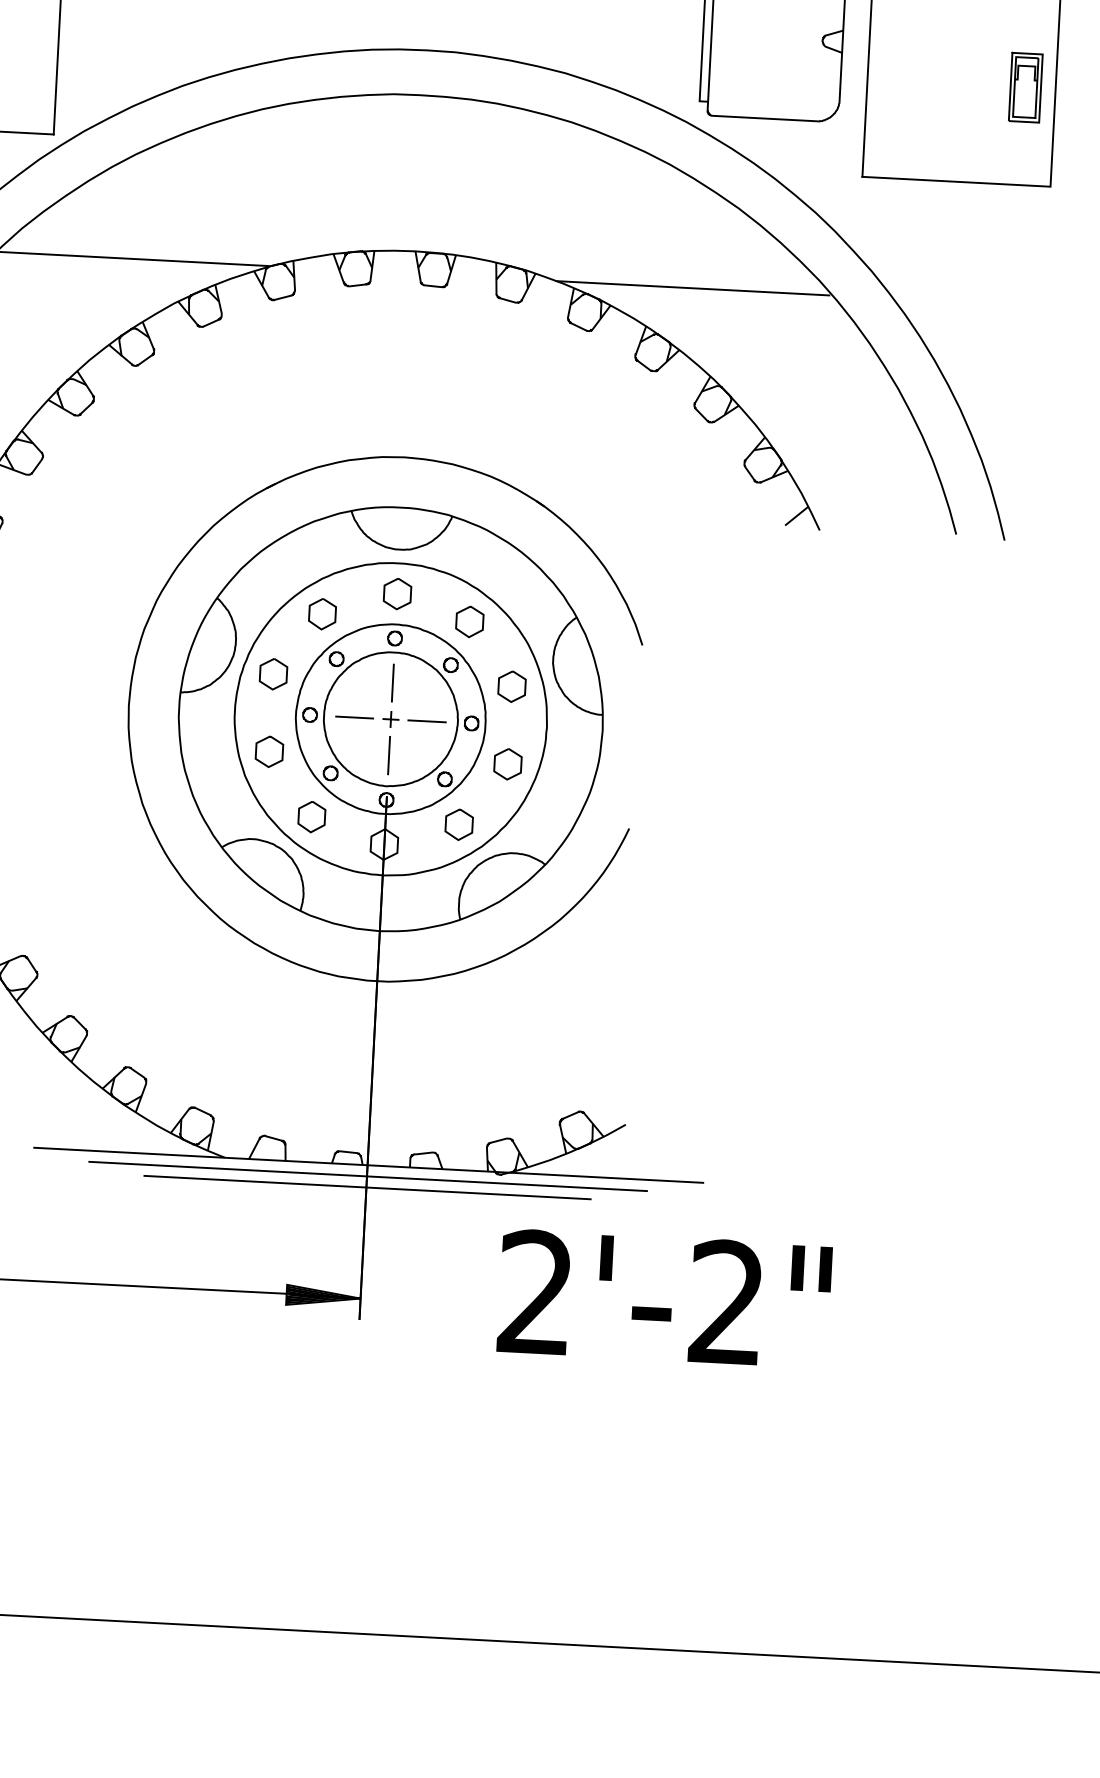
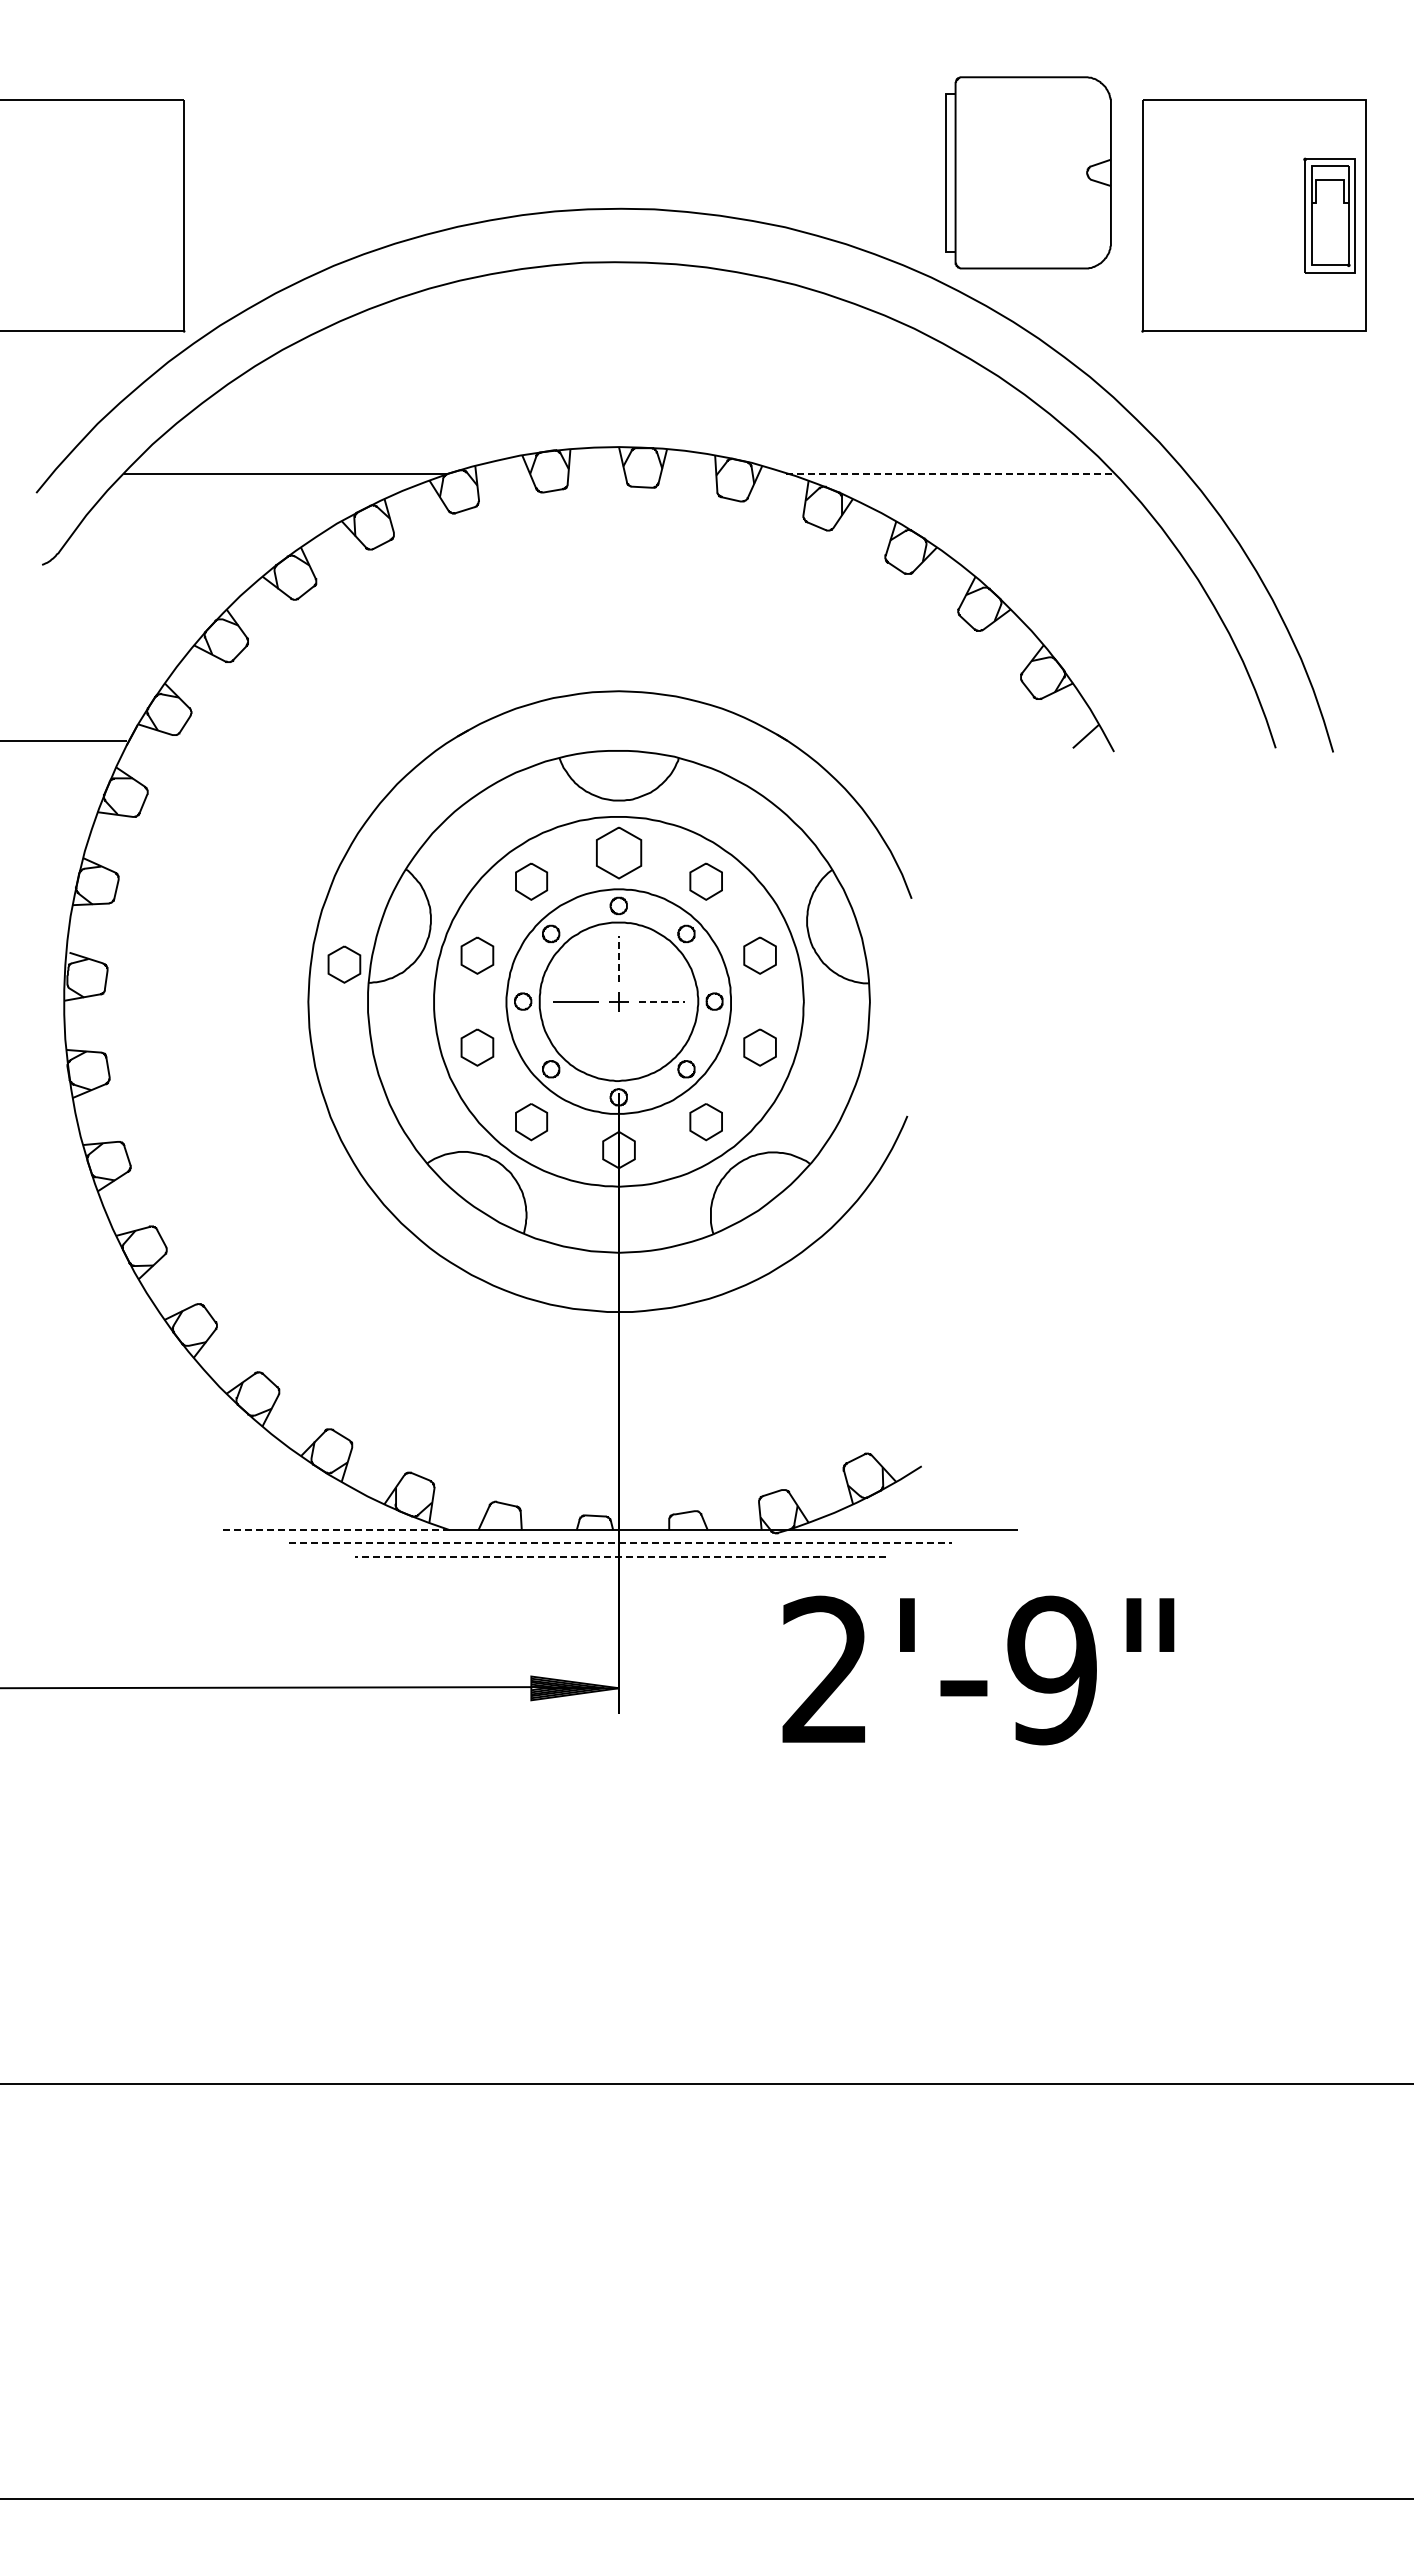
part: (1025, 87) -> (1329, 215), size x1.4
line: (693, 288) -> (949, 473), solid -> dashed
part: (397, 594) -> (618, 853), size x1.4
part: (160, 675) -> (344, 964), added
line: (393, 682) -> (619, 958), solid -> dashed
line: (427, 721) -> (662, 1001), solid -> dashed
line: (388, 755) -> (618, 1044), removed
line: (129, 1153) -> (336, 1530), solid -> dashed
line: (368, 1176) -> (620, 1543), solid -> dashed
line: (367, 1187) -> (620, 1556), solid -> dashed
text: (726, 1302) -> (1051, 1670), 2'-2" -> 2'-9"

